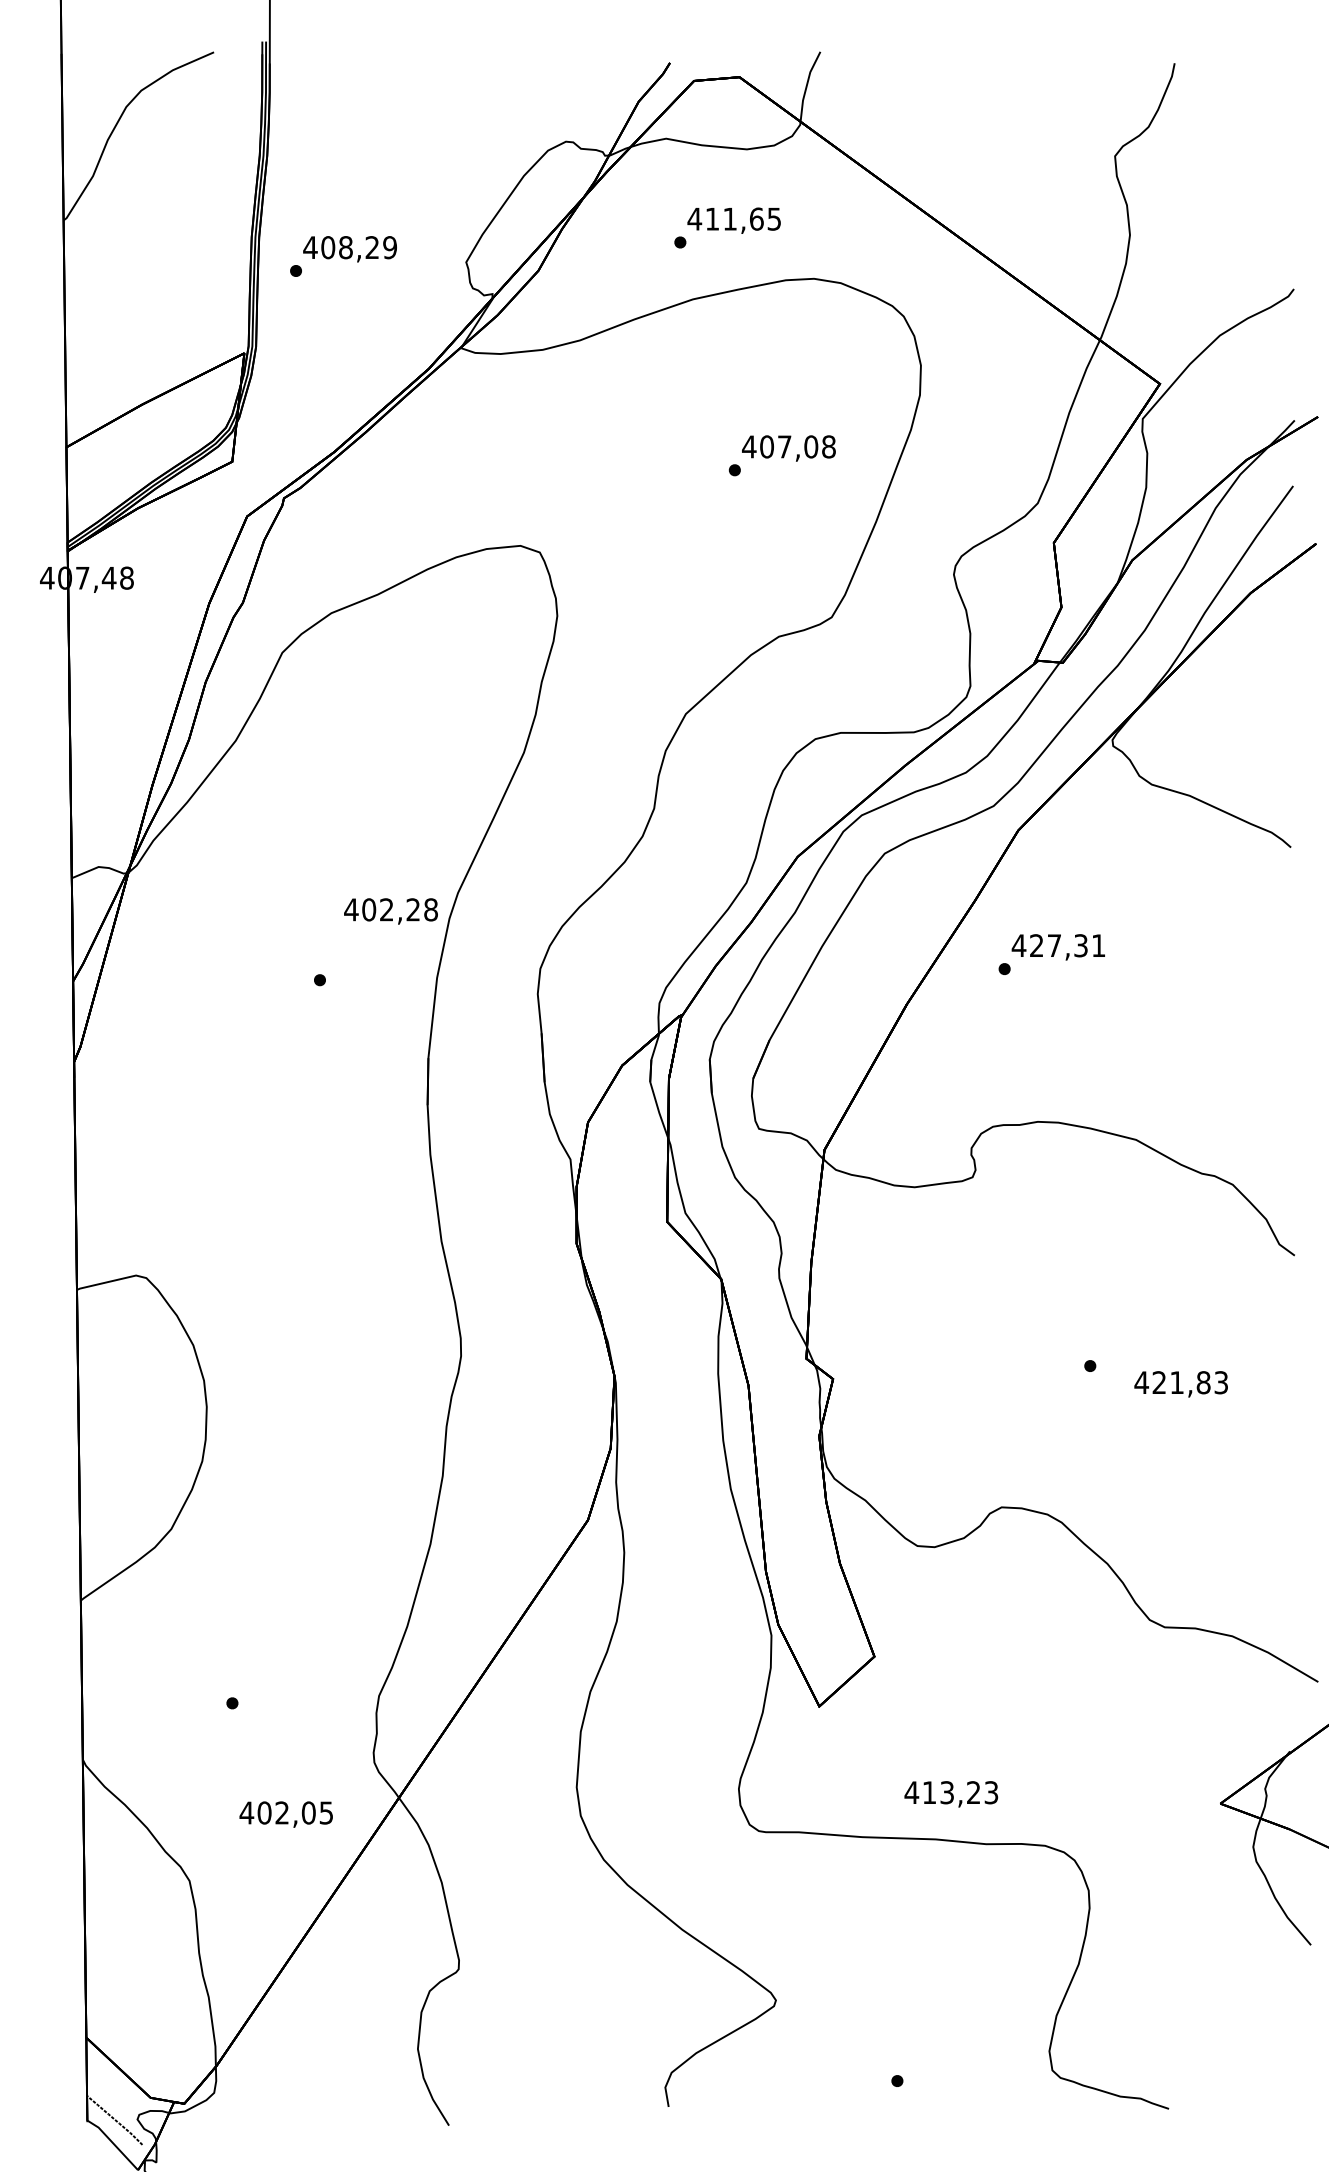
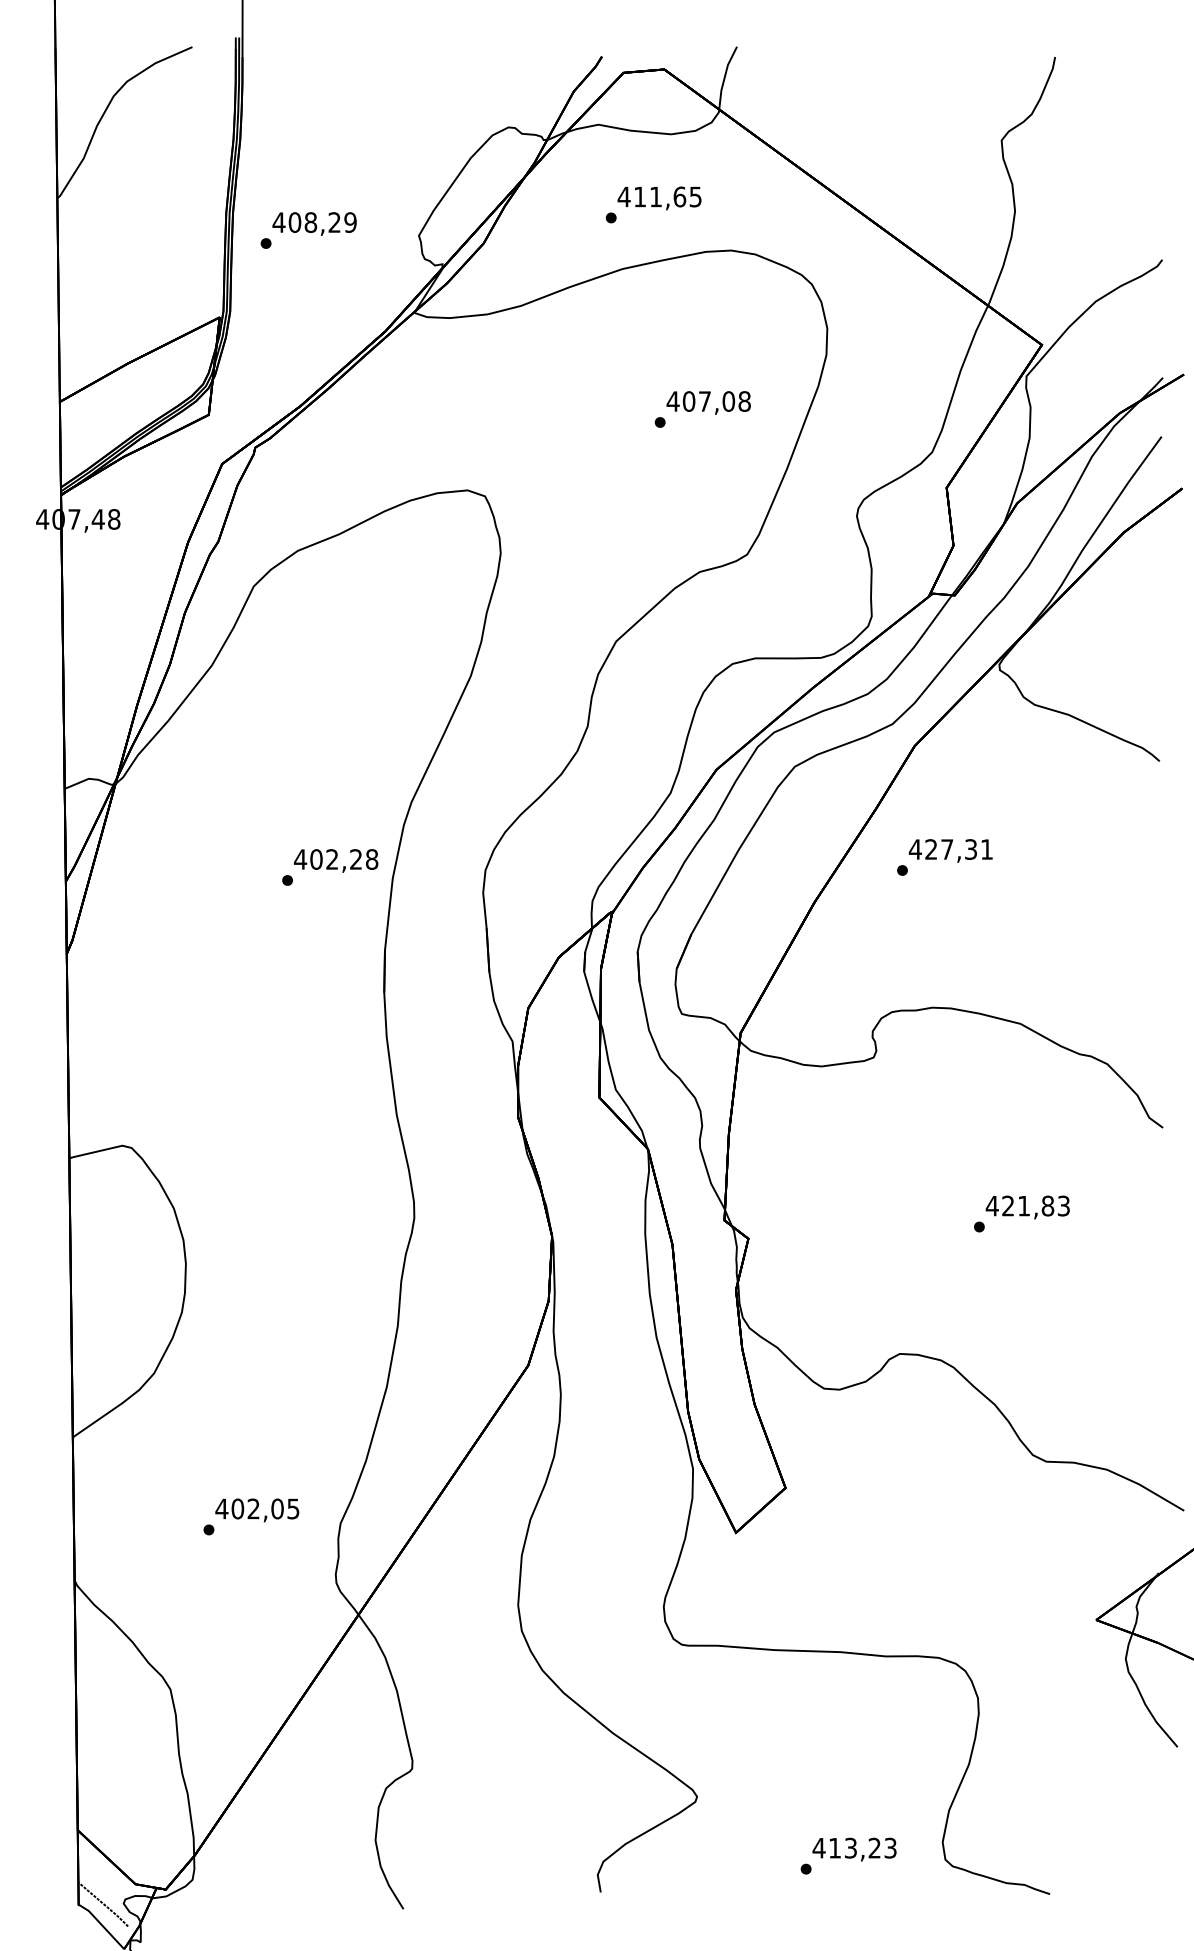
text: (390, 911) -> (335, 860), moved
text: (1180, 1384) -> (1027, 1207), moved
text: (951, 1794) -> (854, 1849), moved
text: (285, 1814) -> (256, 1510), moved

